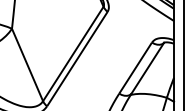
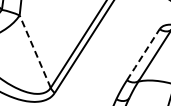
line: (27, 64) -> (35, 51), solid -> dashed
line: (135, 68) -> (143, 55), solid -> dashed

